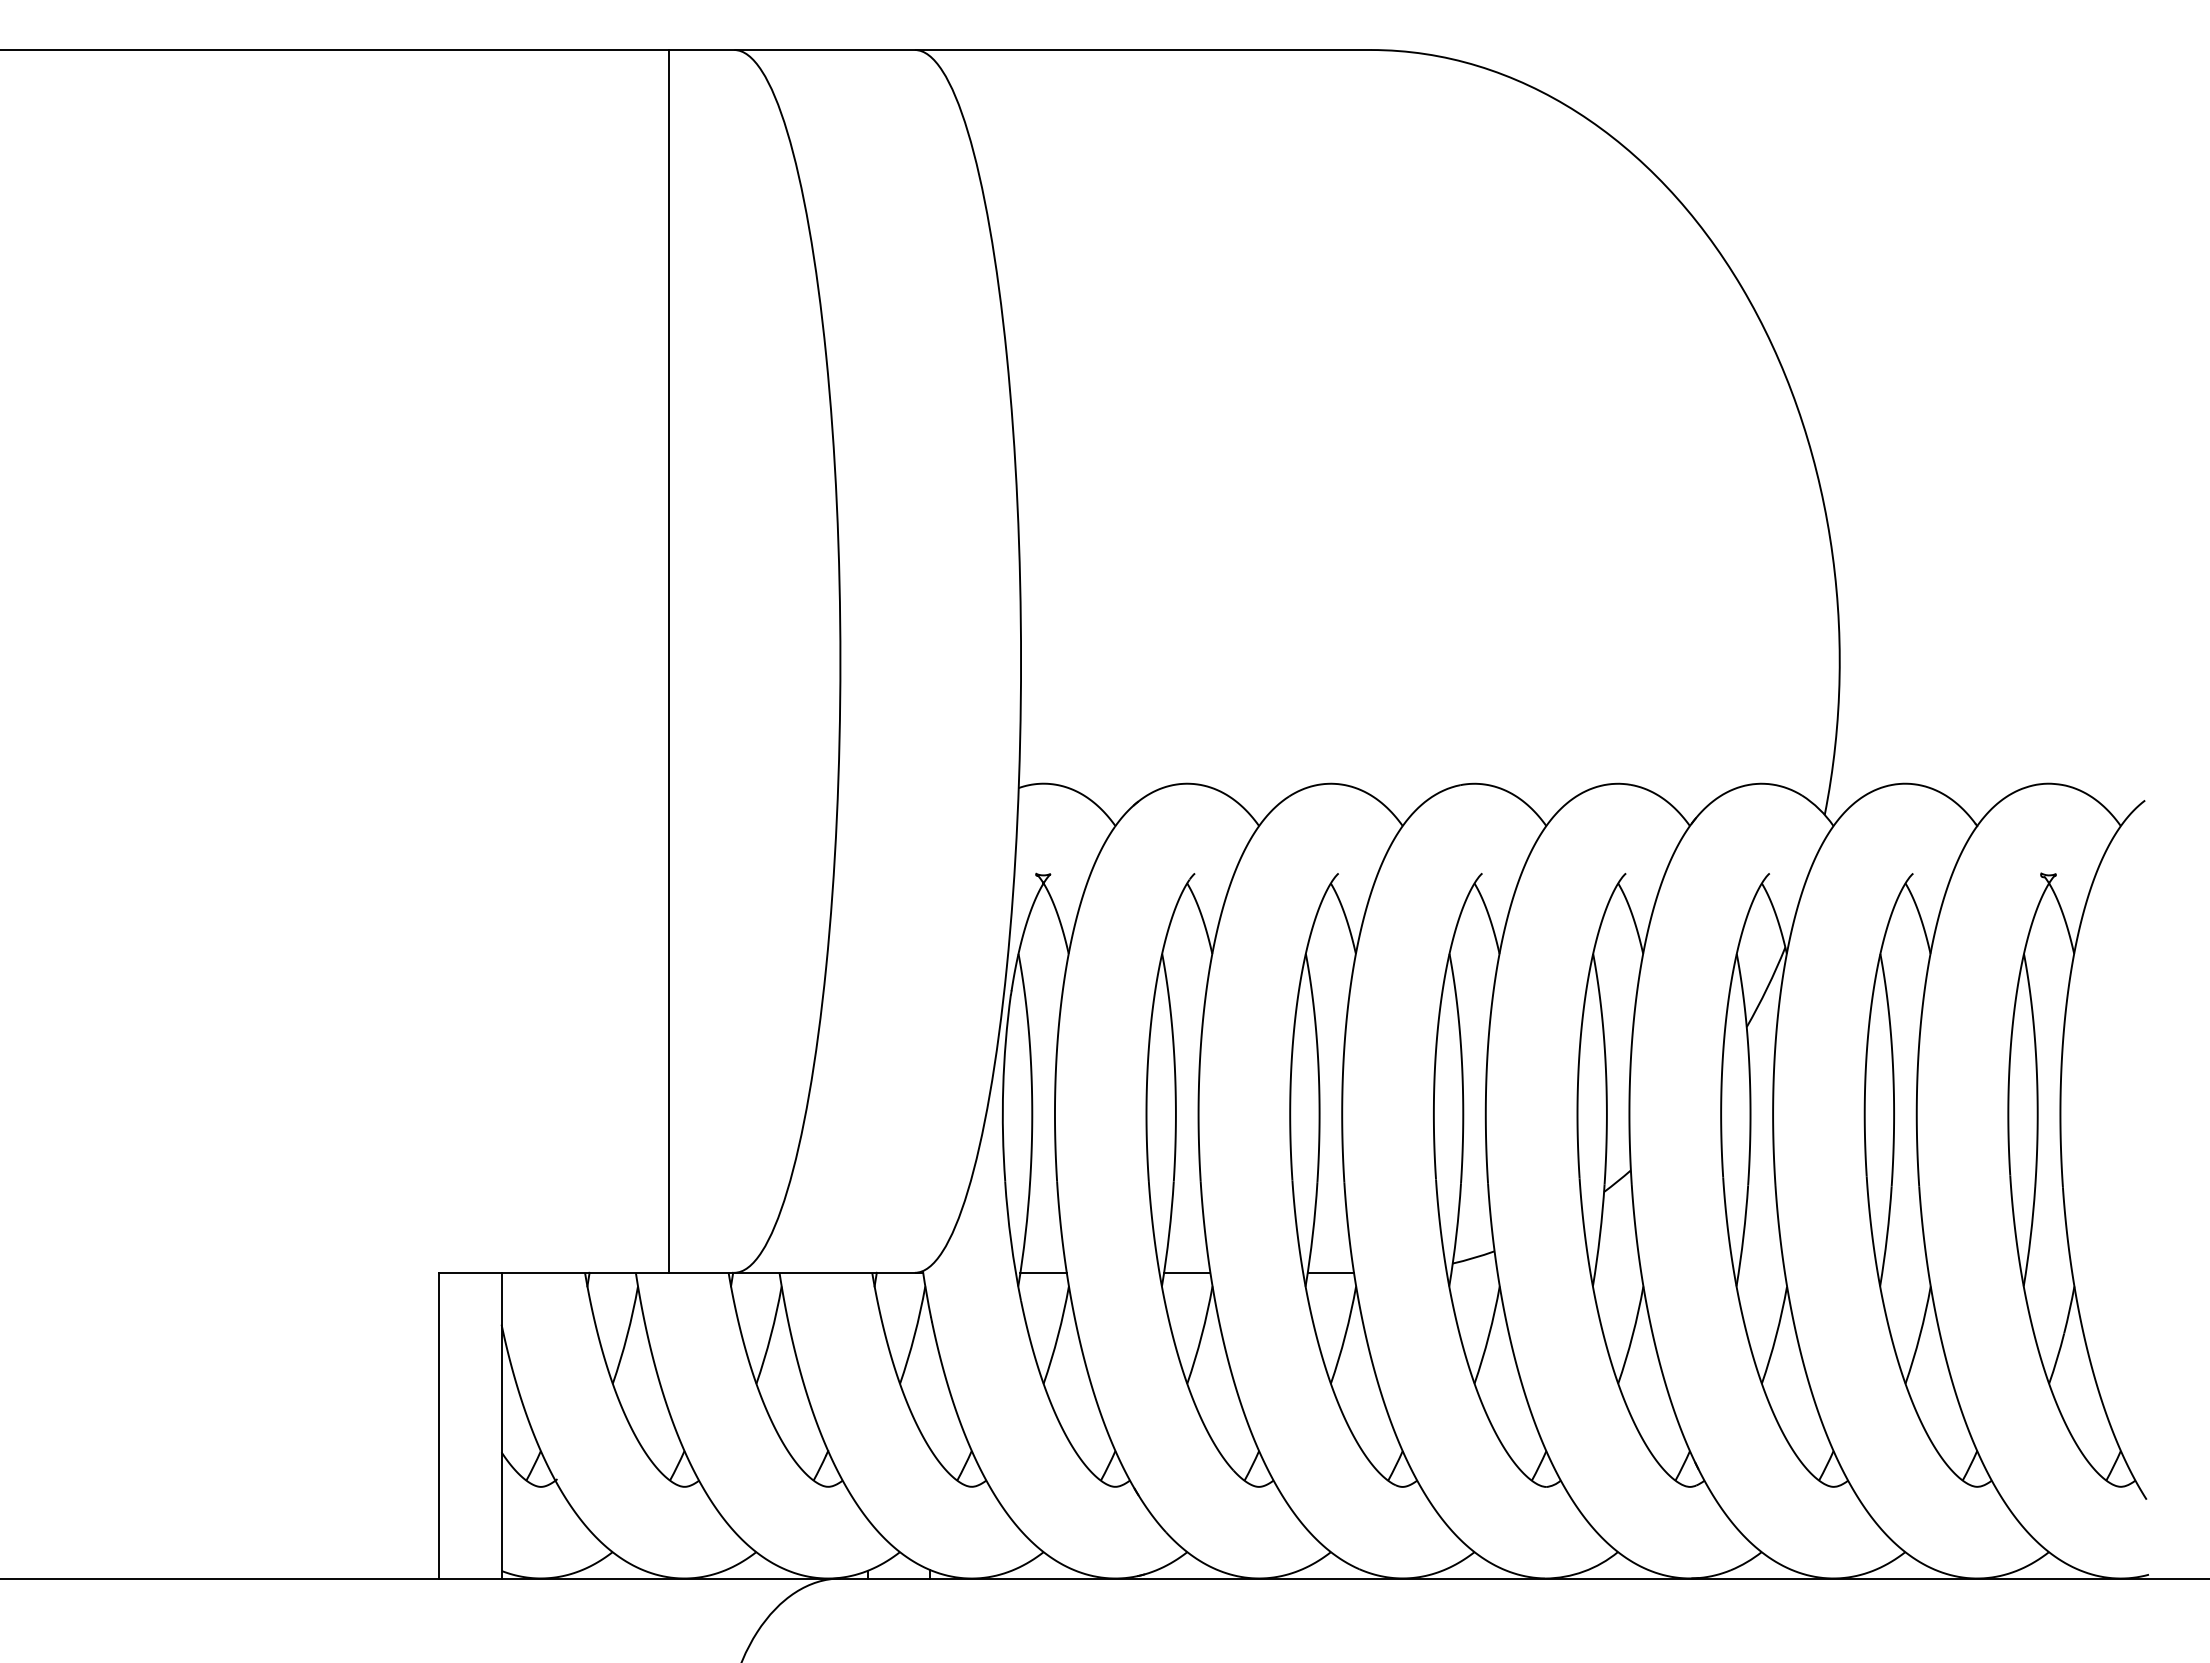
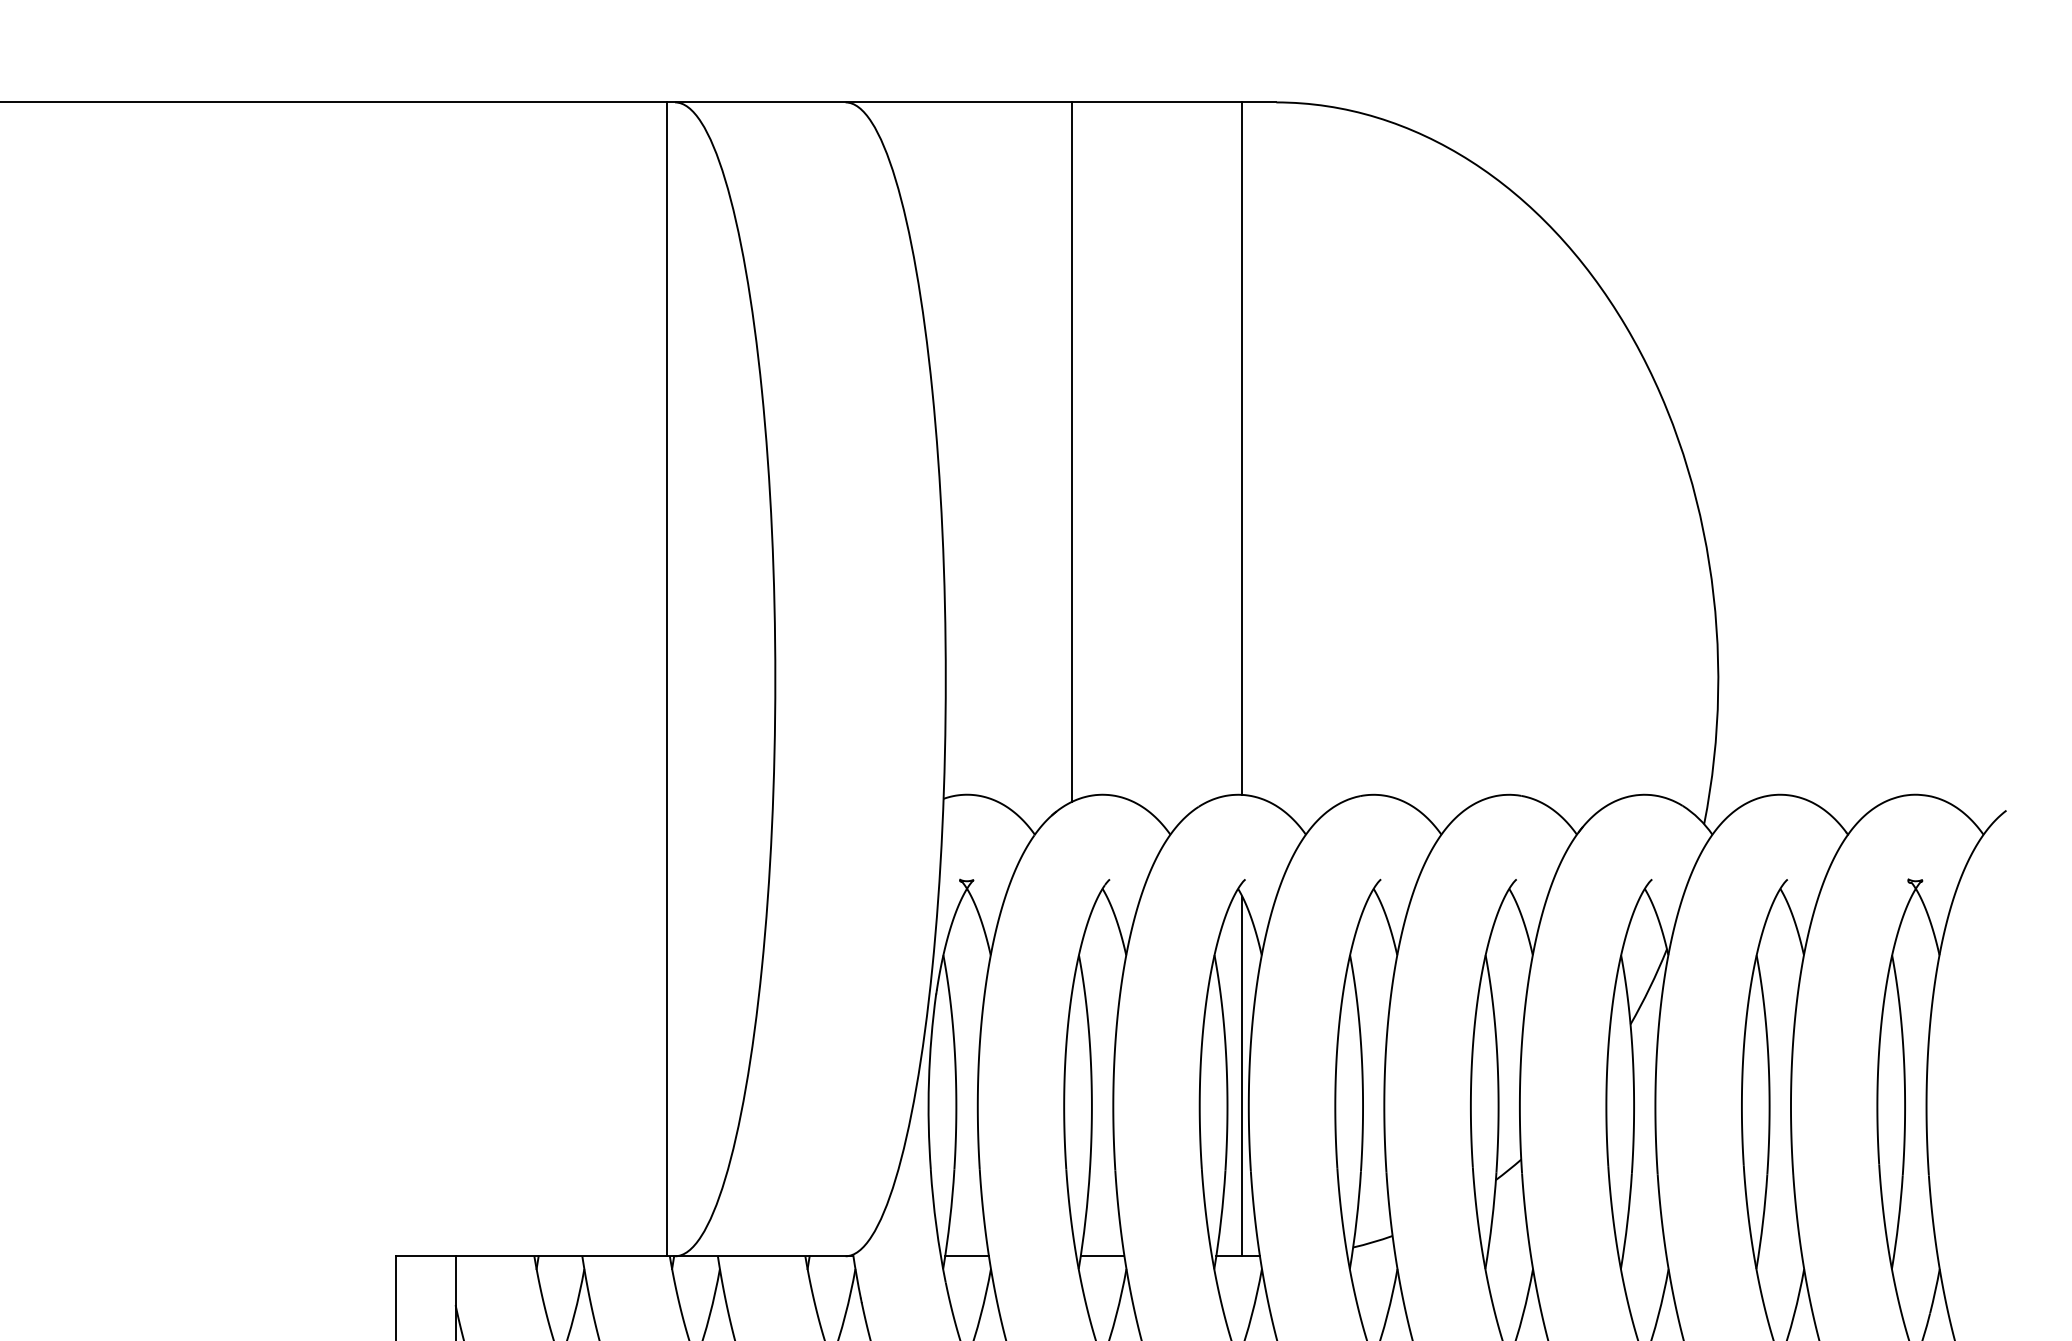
line: (1335, 416) -> (1242, 448), added
line: (1154, 420) -> (1071, 452), added
line: (669, 661) -> (667, 679), moved
line: (1335, 1081) -> (1242, 1075), added

